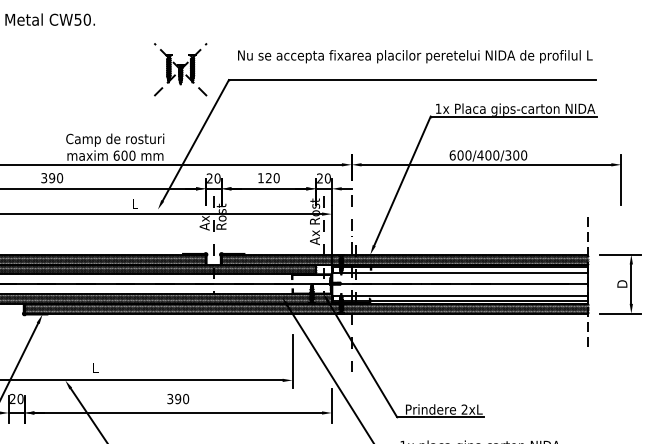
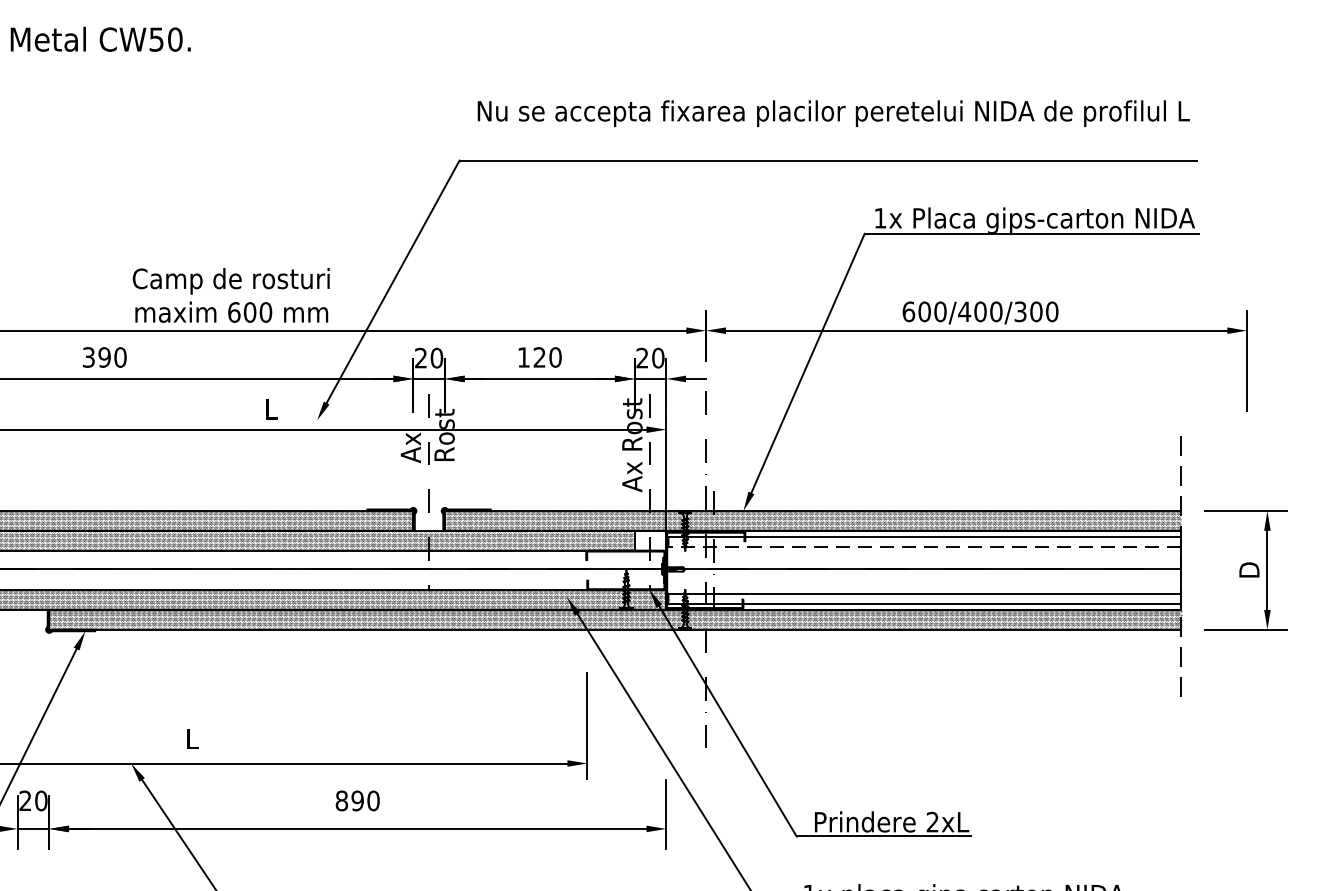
part: (180, 69) -> (362, 139), removed
line: (459, 272) -> (922, 546), solid -> dashed
text: (170, 399) -> (342, 801), 390 -> 890

